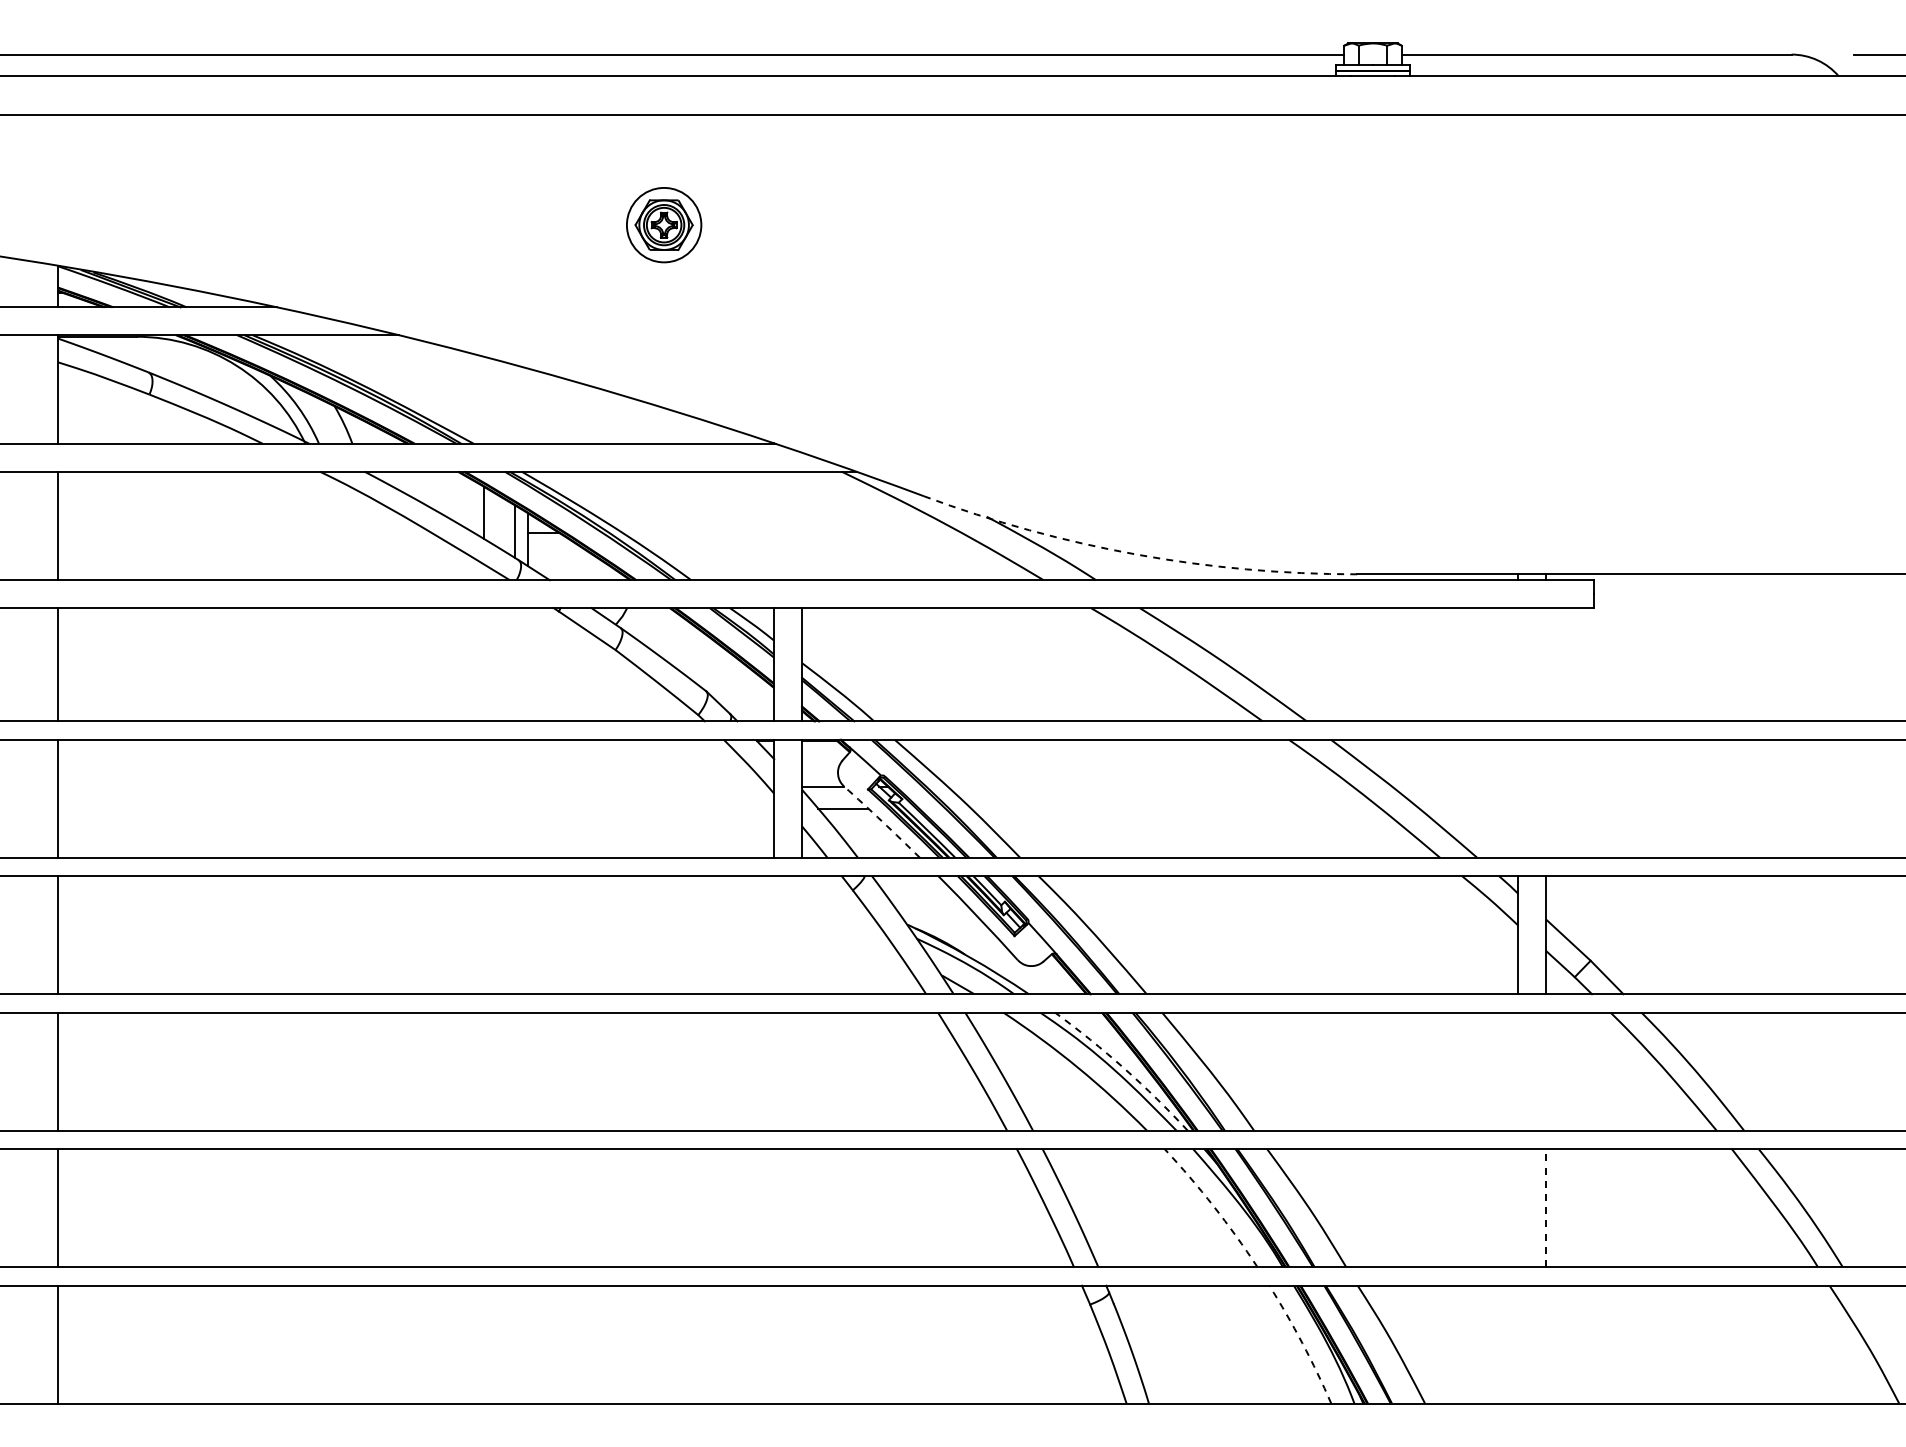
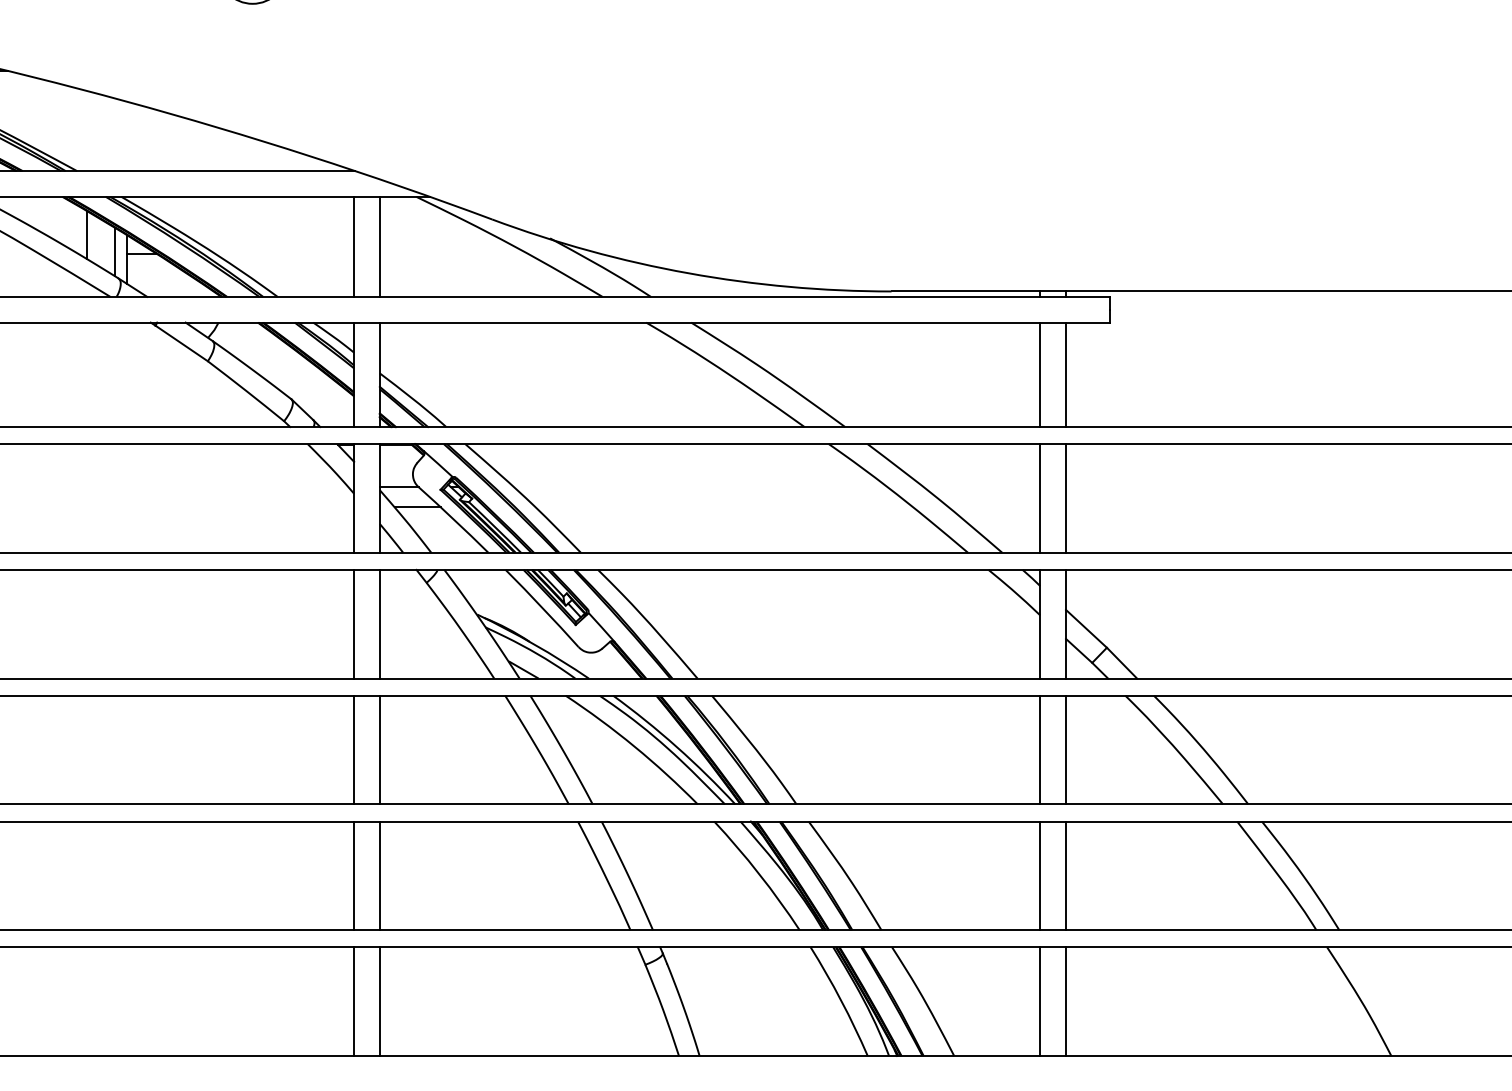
line: (774, 525) -> (354, 246), added
line: (802, 525) -> (380, 246), added
arc: (1137, 554) -> (689, 273), dashed -> solid
line: (1518, 664) -> (1040, 374), added
line: (1546, 664) -> (1066, 374), added
line: (1518, 798) -> (1040, 498), added
line: (1546, 798) -> (1066, 498), added
arc: (882, 821) -> (453, 519), dashed -> solid
line: (774, 935) -> (354, 624), added
line: (802, 935) -> (380, 624), added
arc: (1124, 1068) -> (677, 747), dashed -> solid
line: (774, 1071) -> (354, 749), added
line: (802, 1071) -> (380, 749), added
line: (1518, 1071) -> (1040, 749), added
line: (1546, 1071) -> (1066, 749), added
arc: (1213, 1206) -> (759, 874), dashed -> solid
line: (774, 1208) -> (354, 876), added
line: (802, 1208) -> (380, 876), added
line: (1518, 1208) -> (1040, 876), added
line: (1546, 1208) -> (1066, 876), dashed -> solid
arc: (1302, 1343) -> (841, 1000), dashed -> solid
line: (774, 1344) -> (354, 1001), added
line: (802, 1344) -> (380, 1001), added
line: (1518, 1344) -> (1040, 1001), added
line: (1546, 1344) -> (1066, 1001), added

